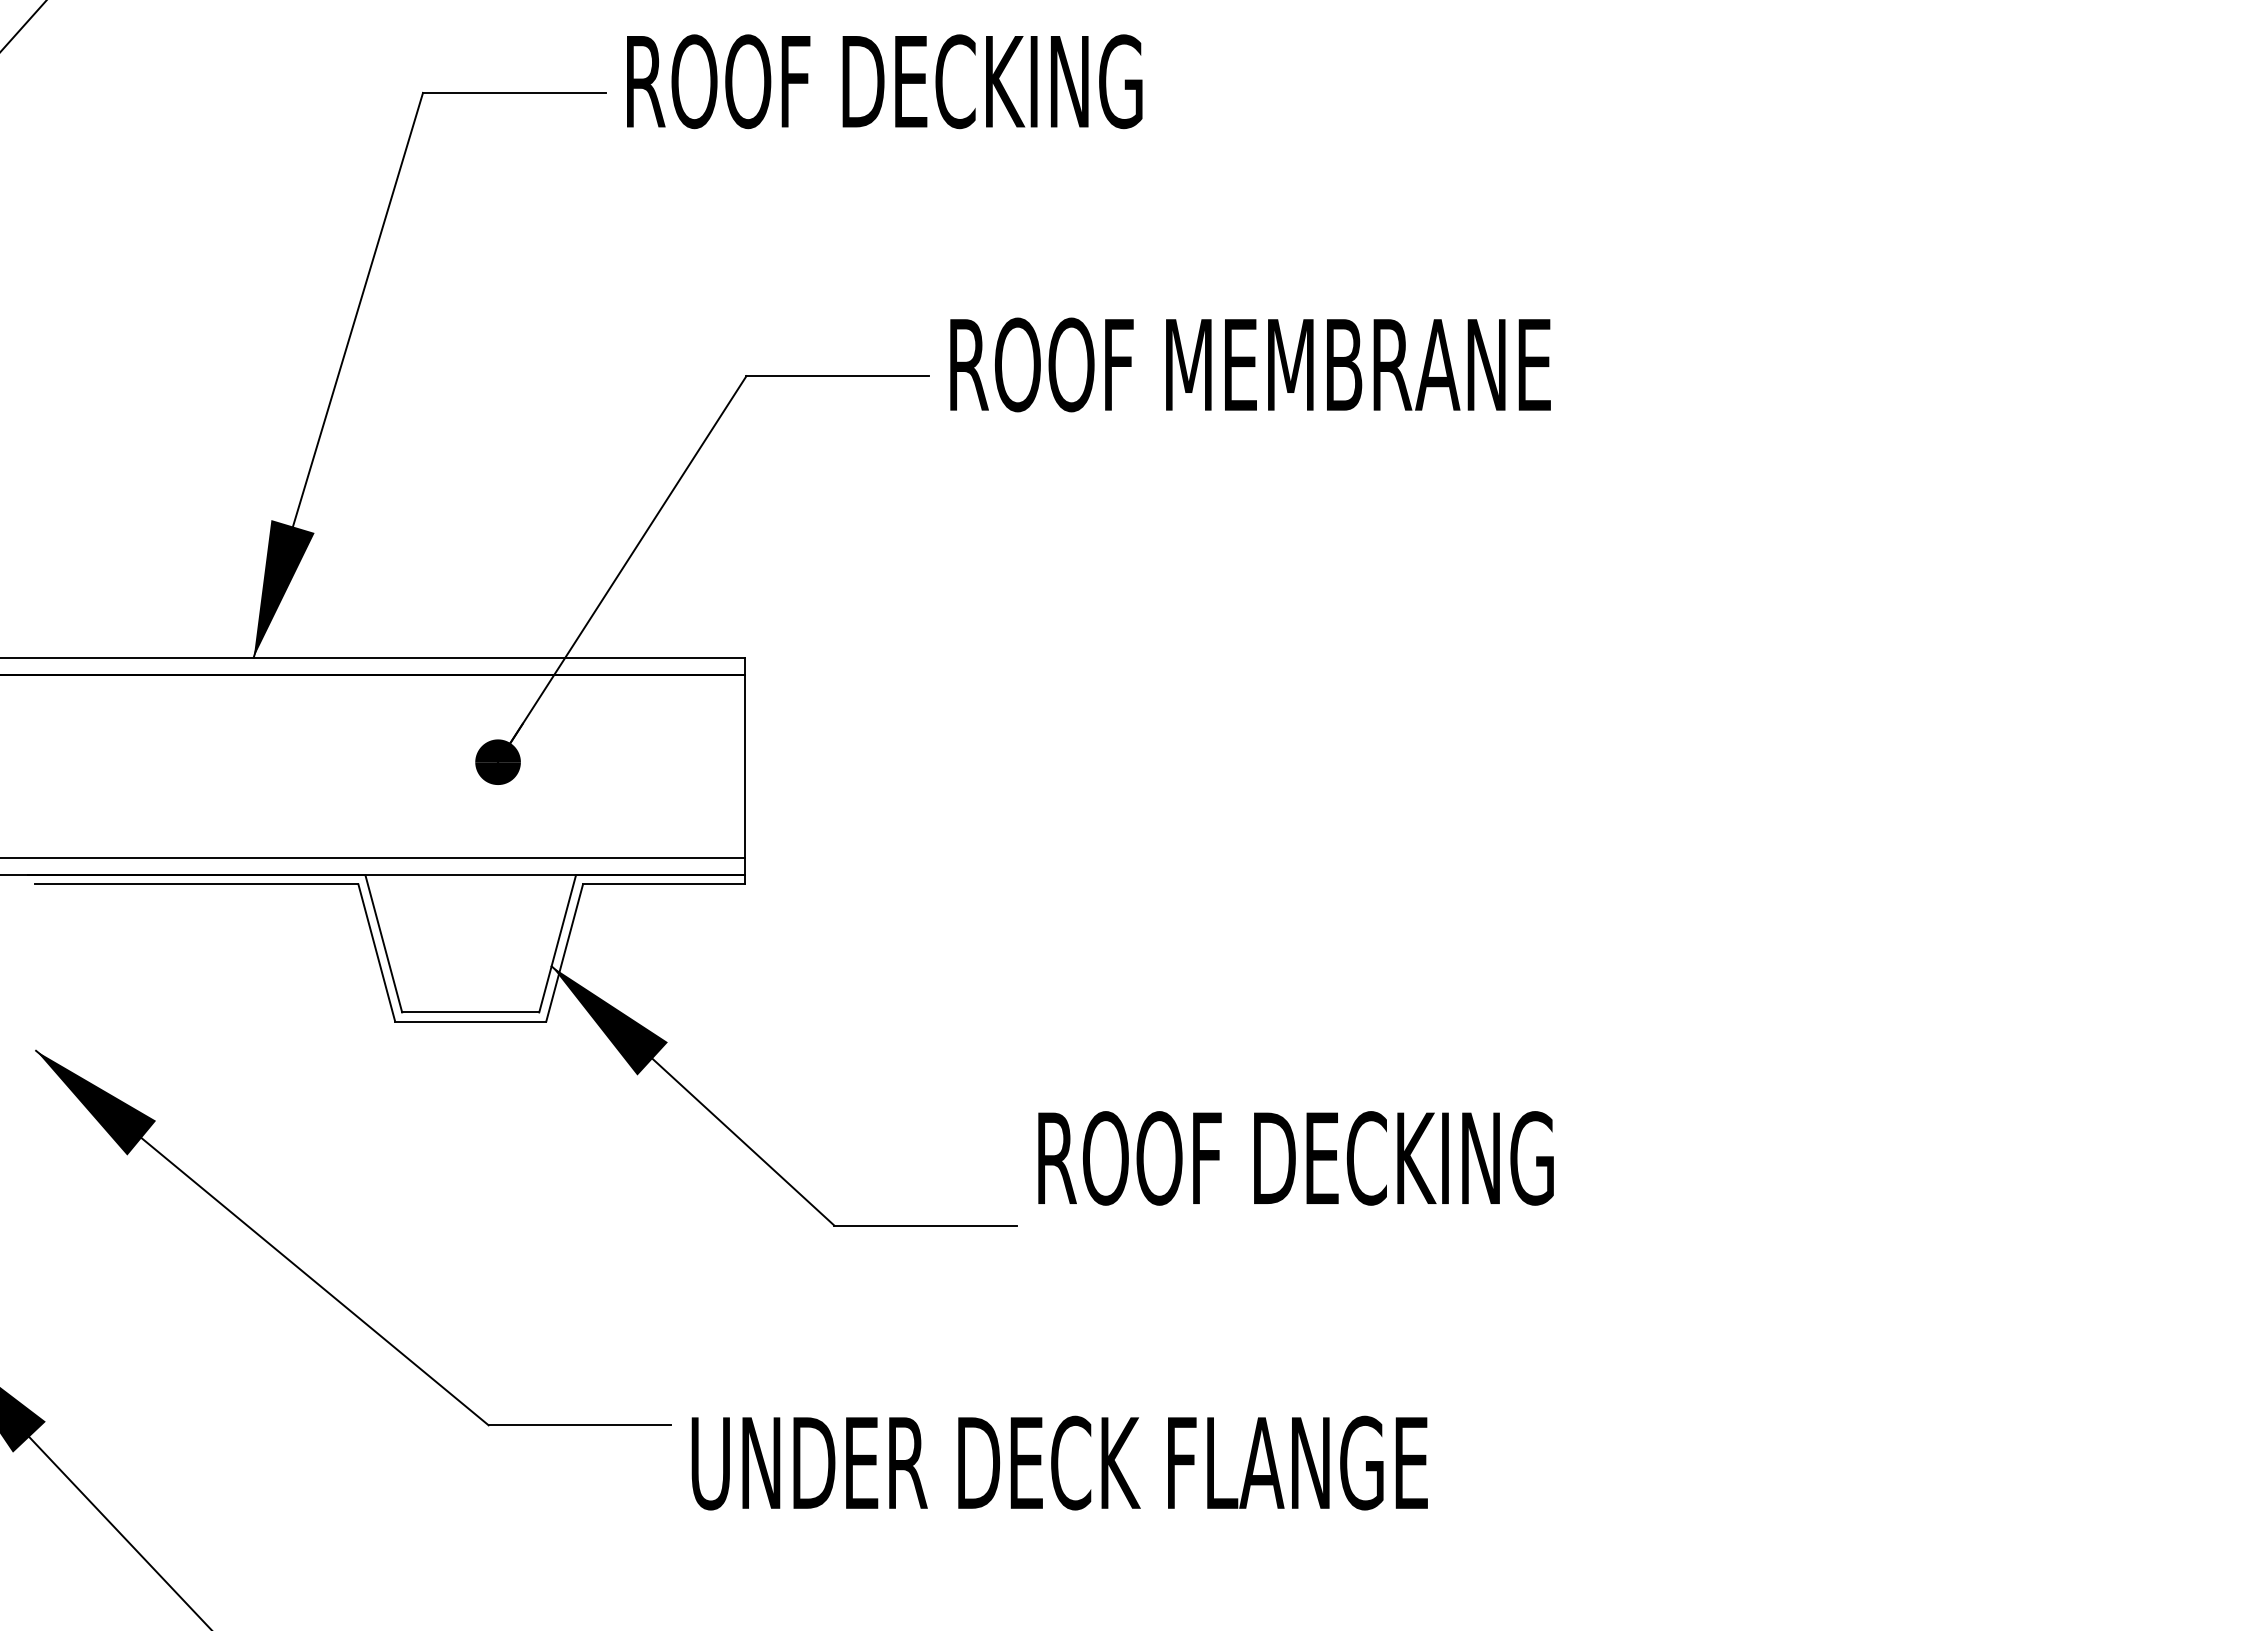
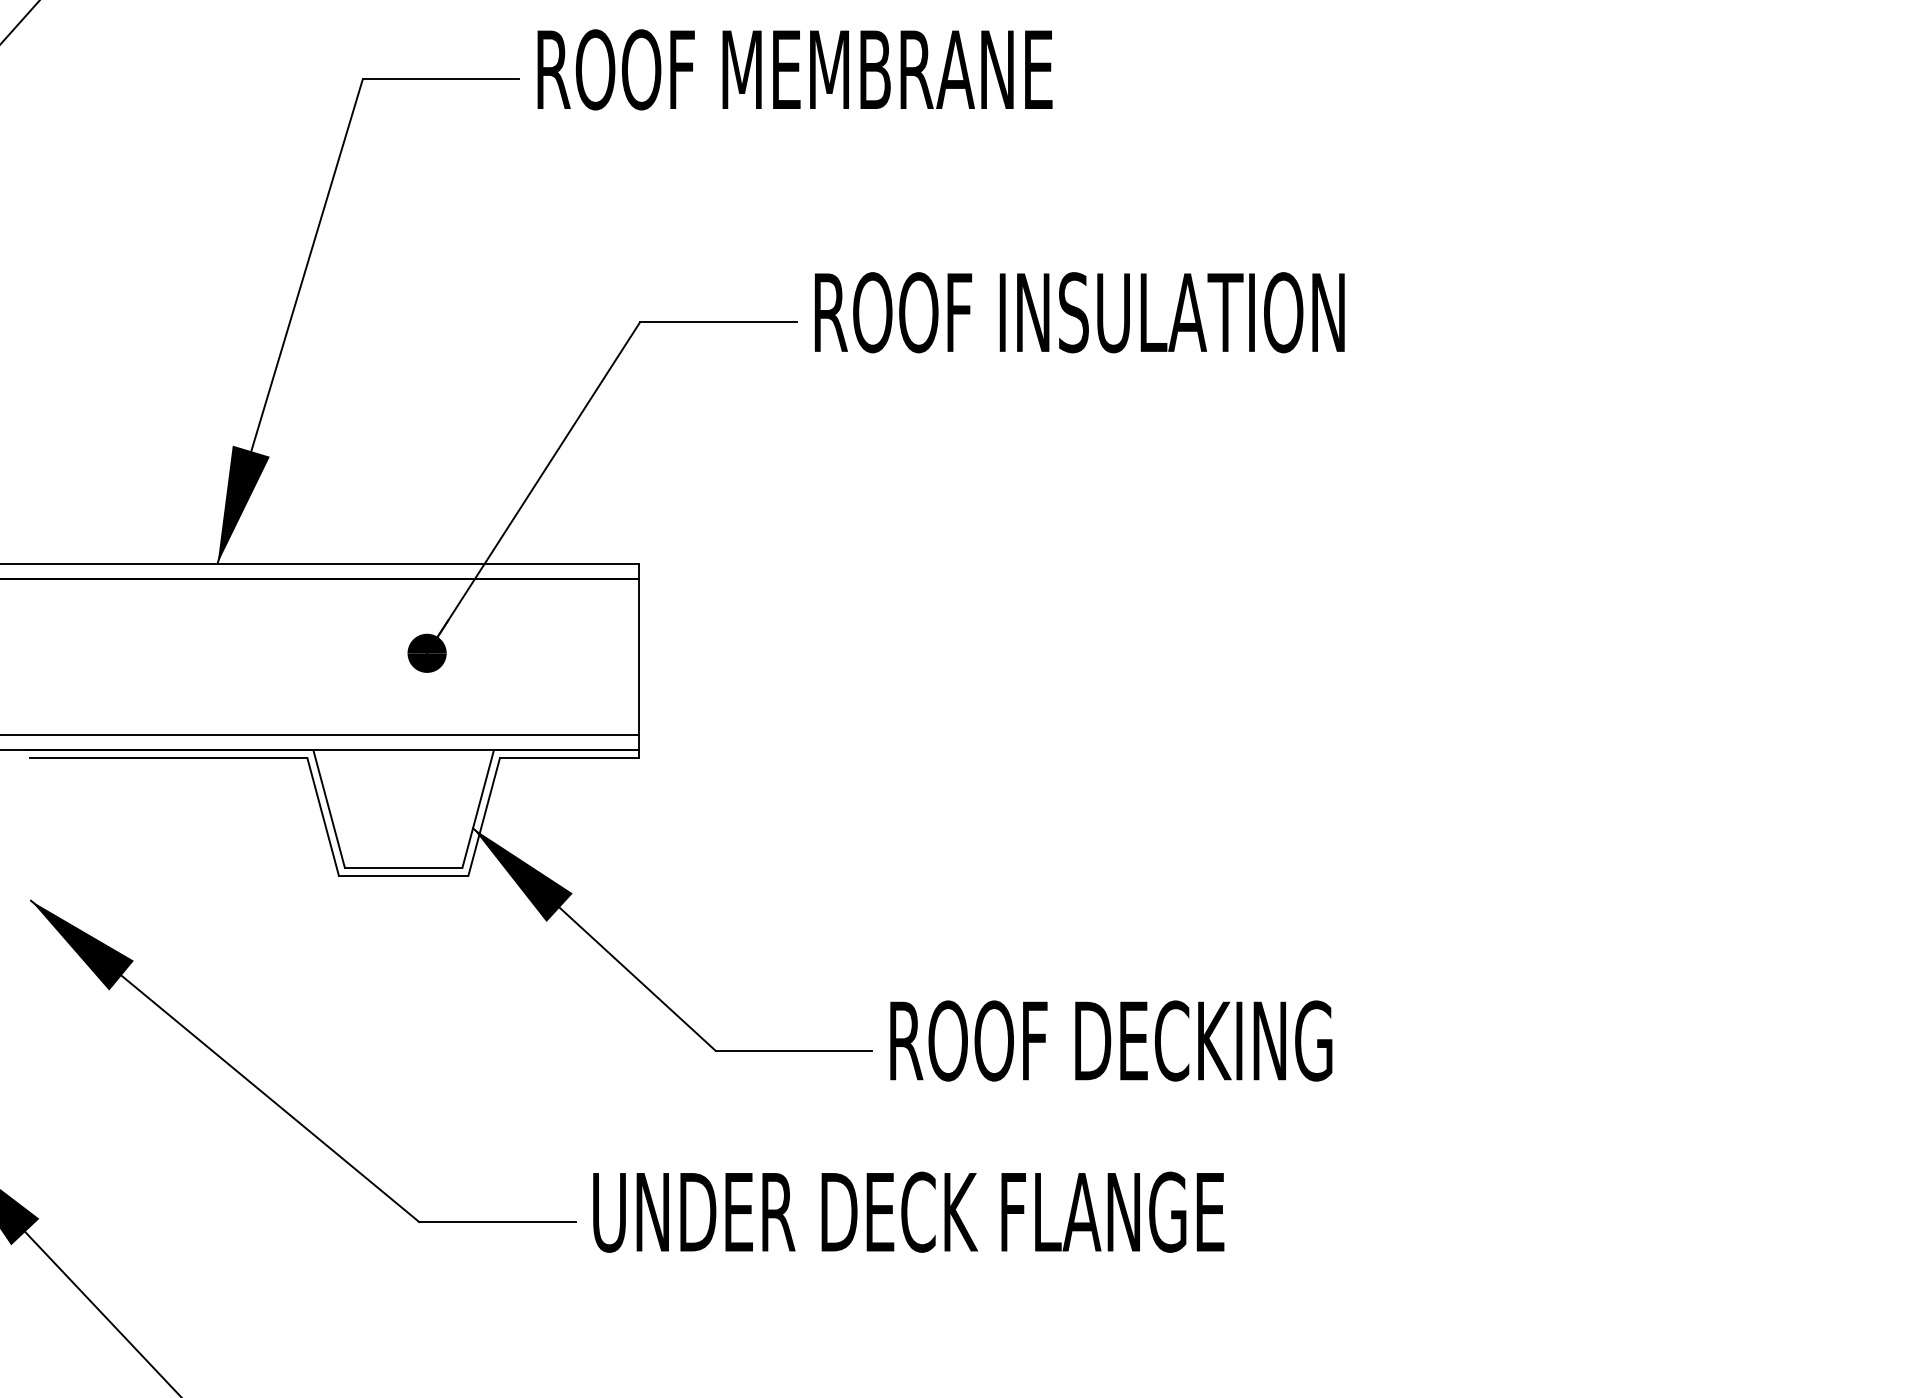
text: (1038, 81) -> (890, 69), ROOF DECKING -> ROOF MEMBRANE
text: (1370, 364) -> (1175, 312), ROOF MEMBRANE -> ROOF INSULATION
text: (1295, 1158) -> (1110, 1041), moved
text: (1059, 1462) -> (908, 1211), moved

